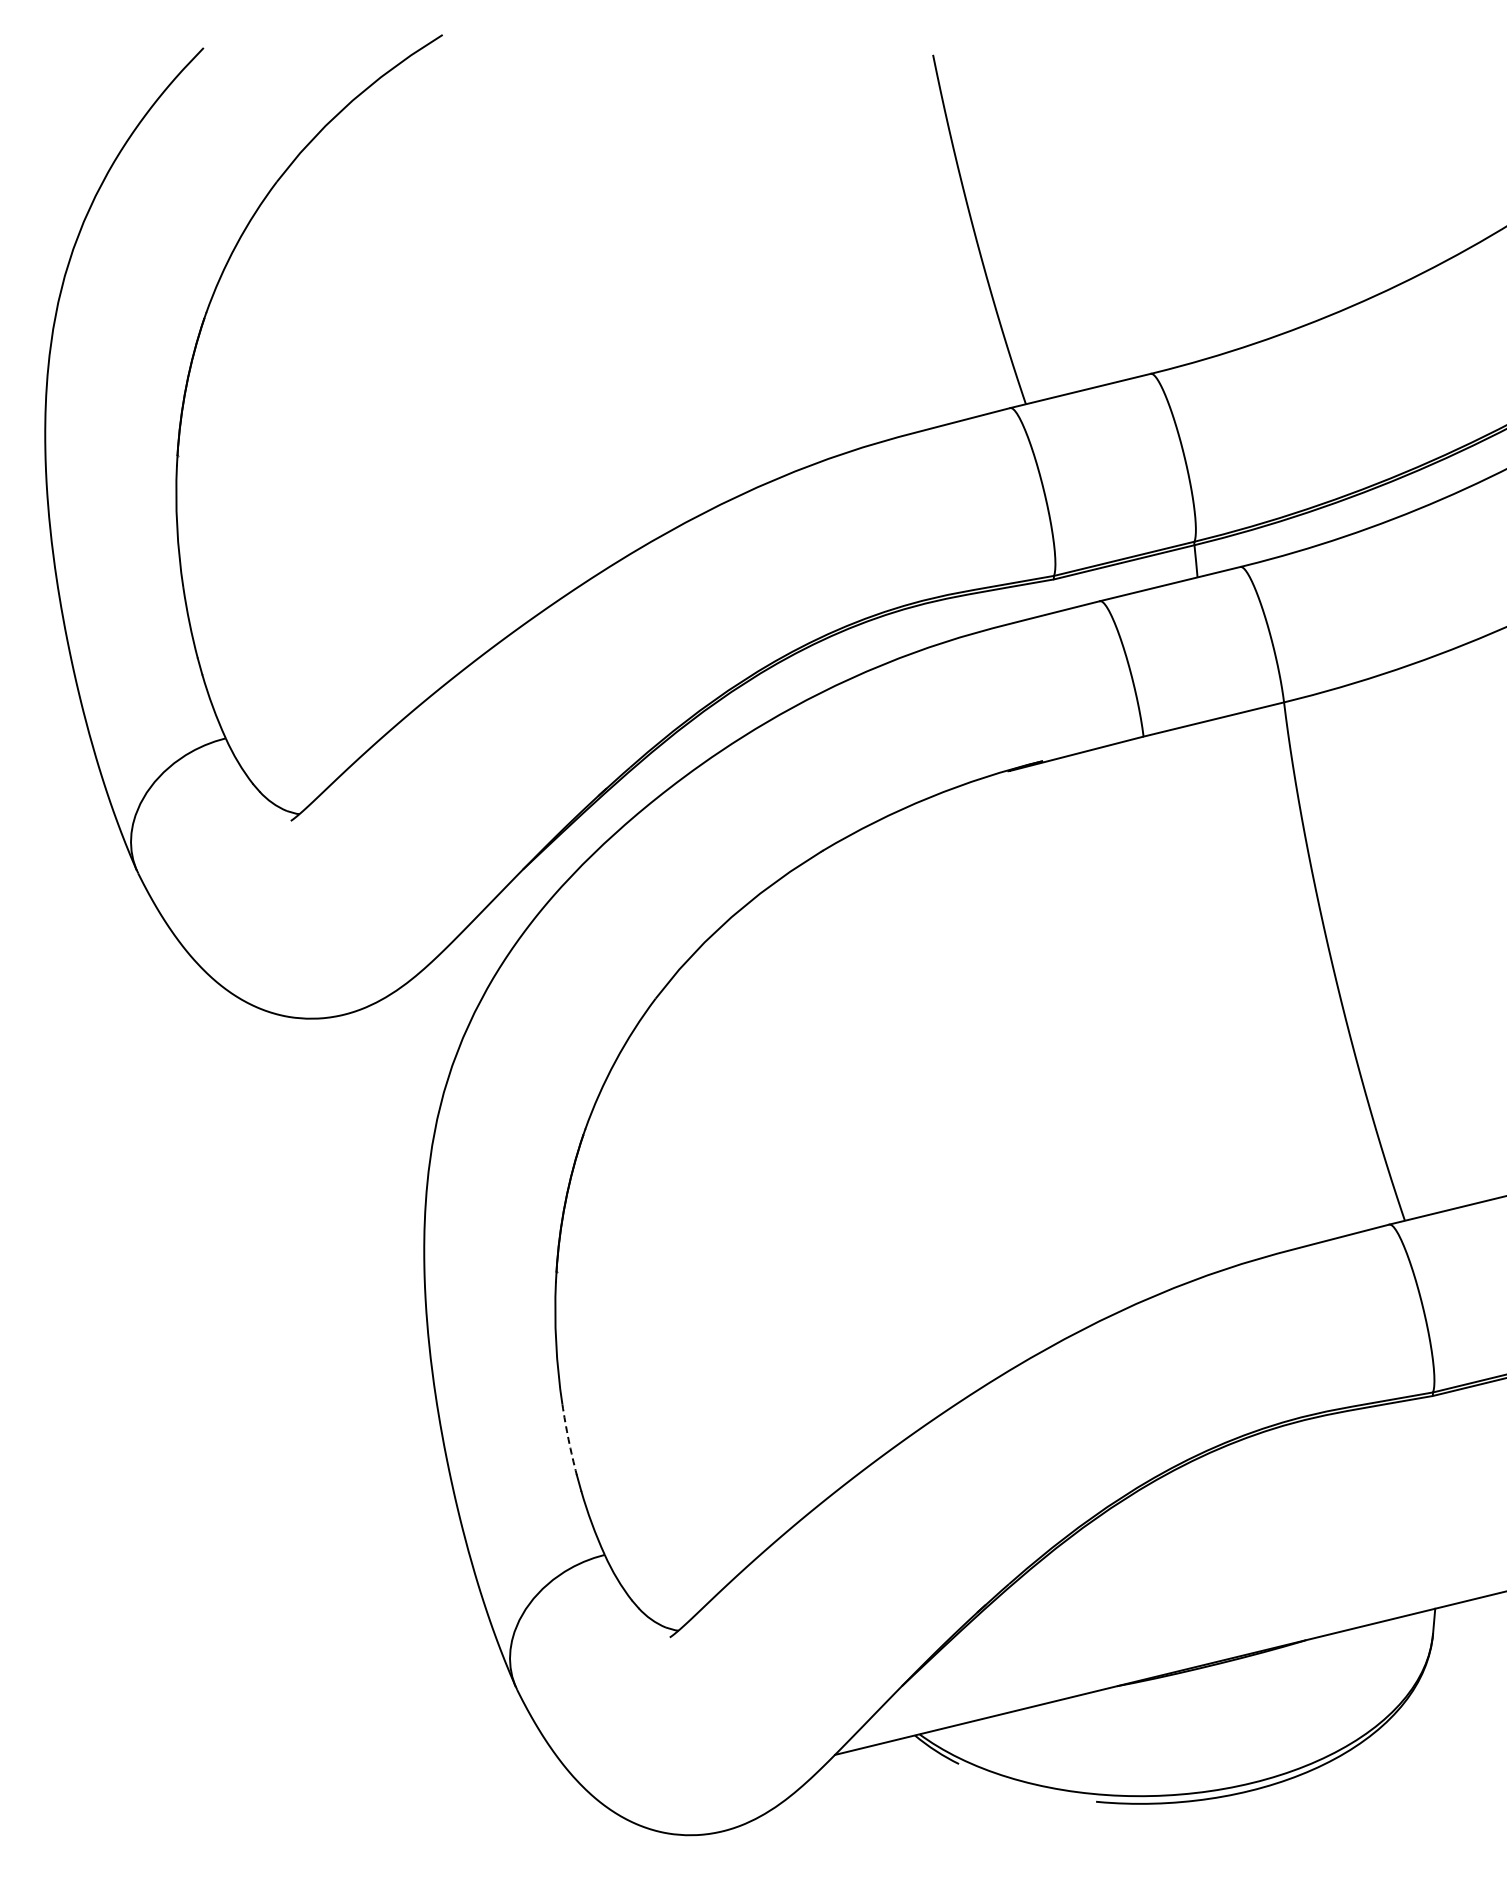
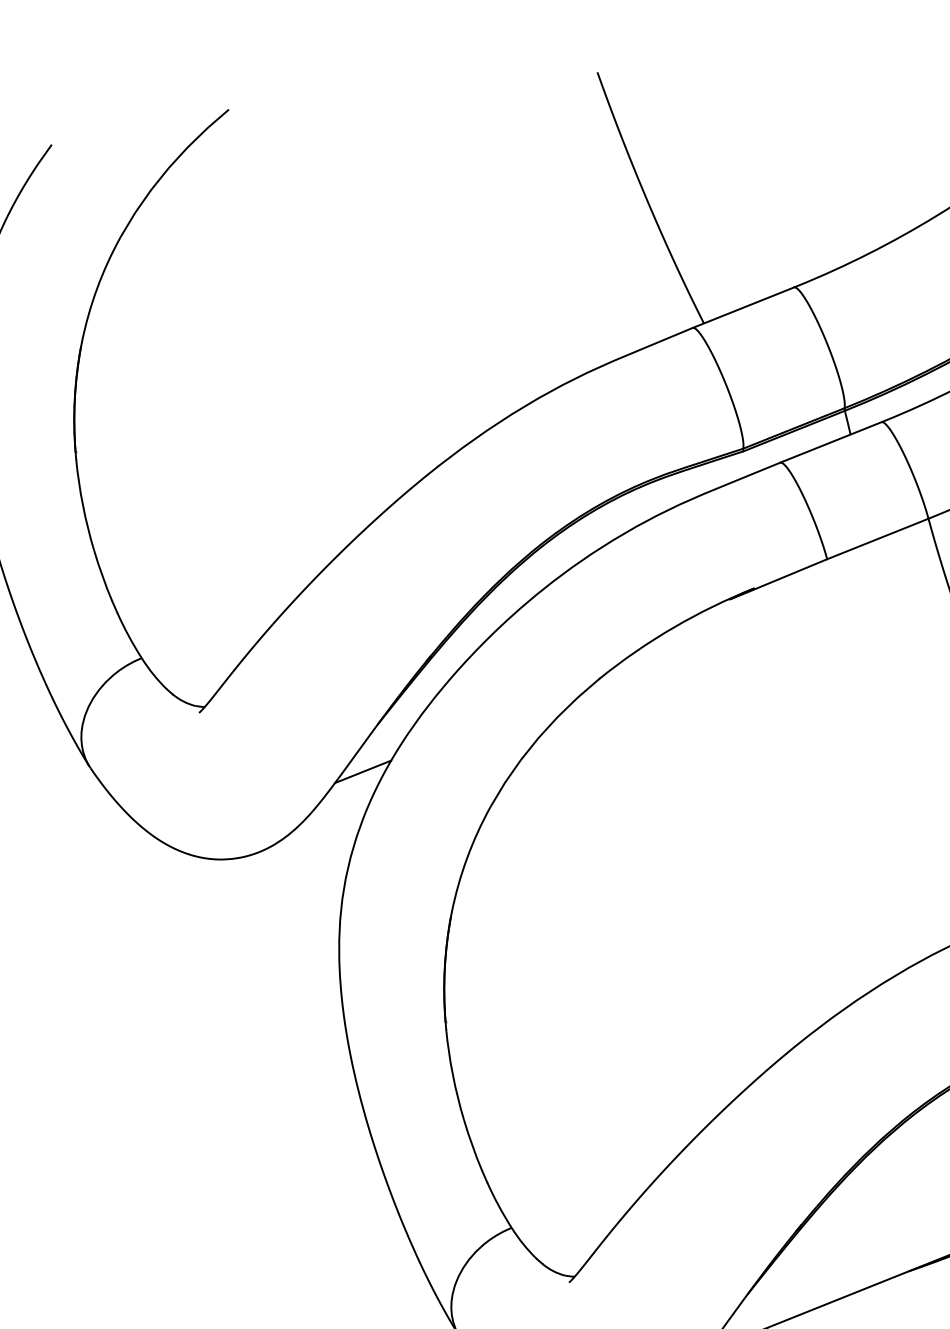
line: (494, 928) -> (362, 771), added
arc: (568, 1439) -> (472, 1145), dashed -> solid

